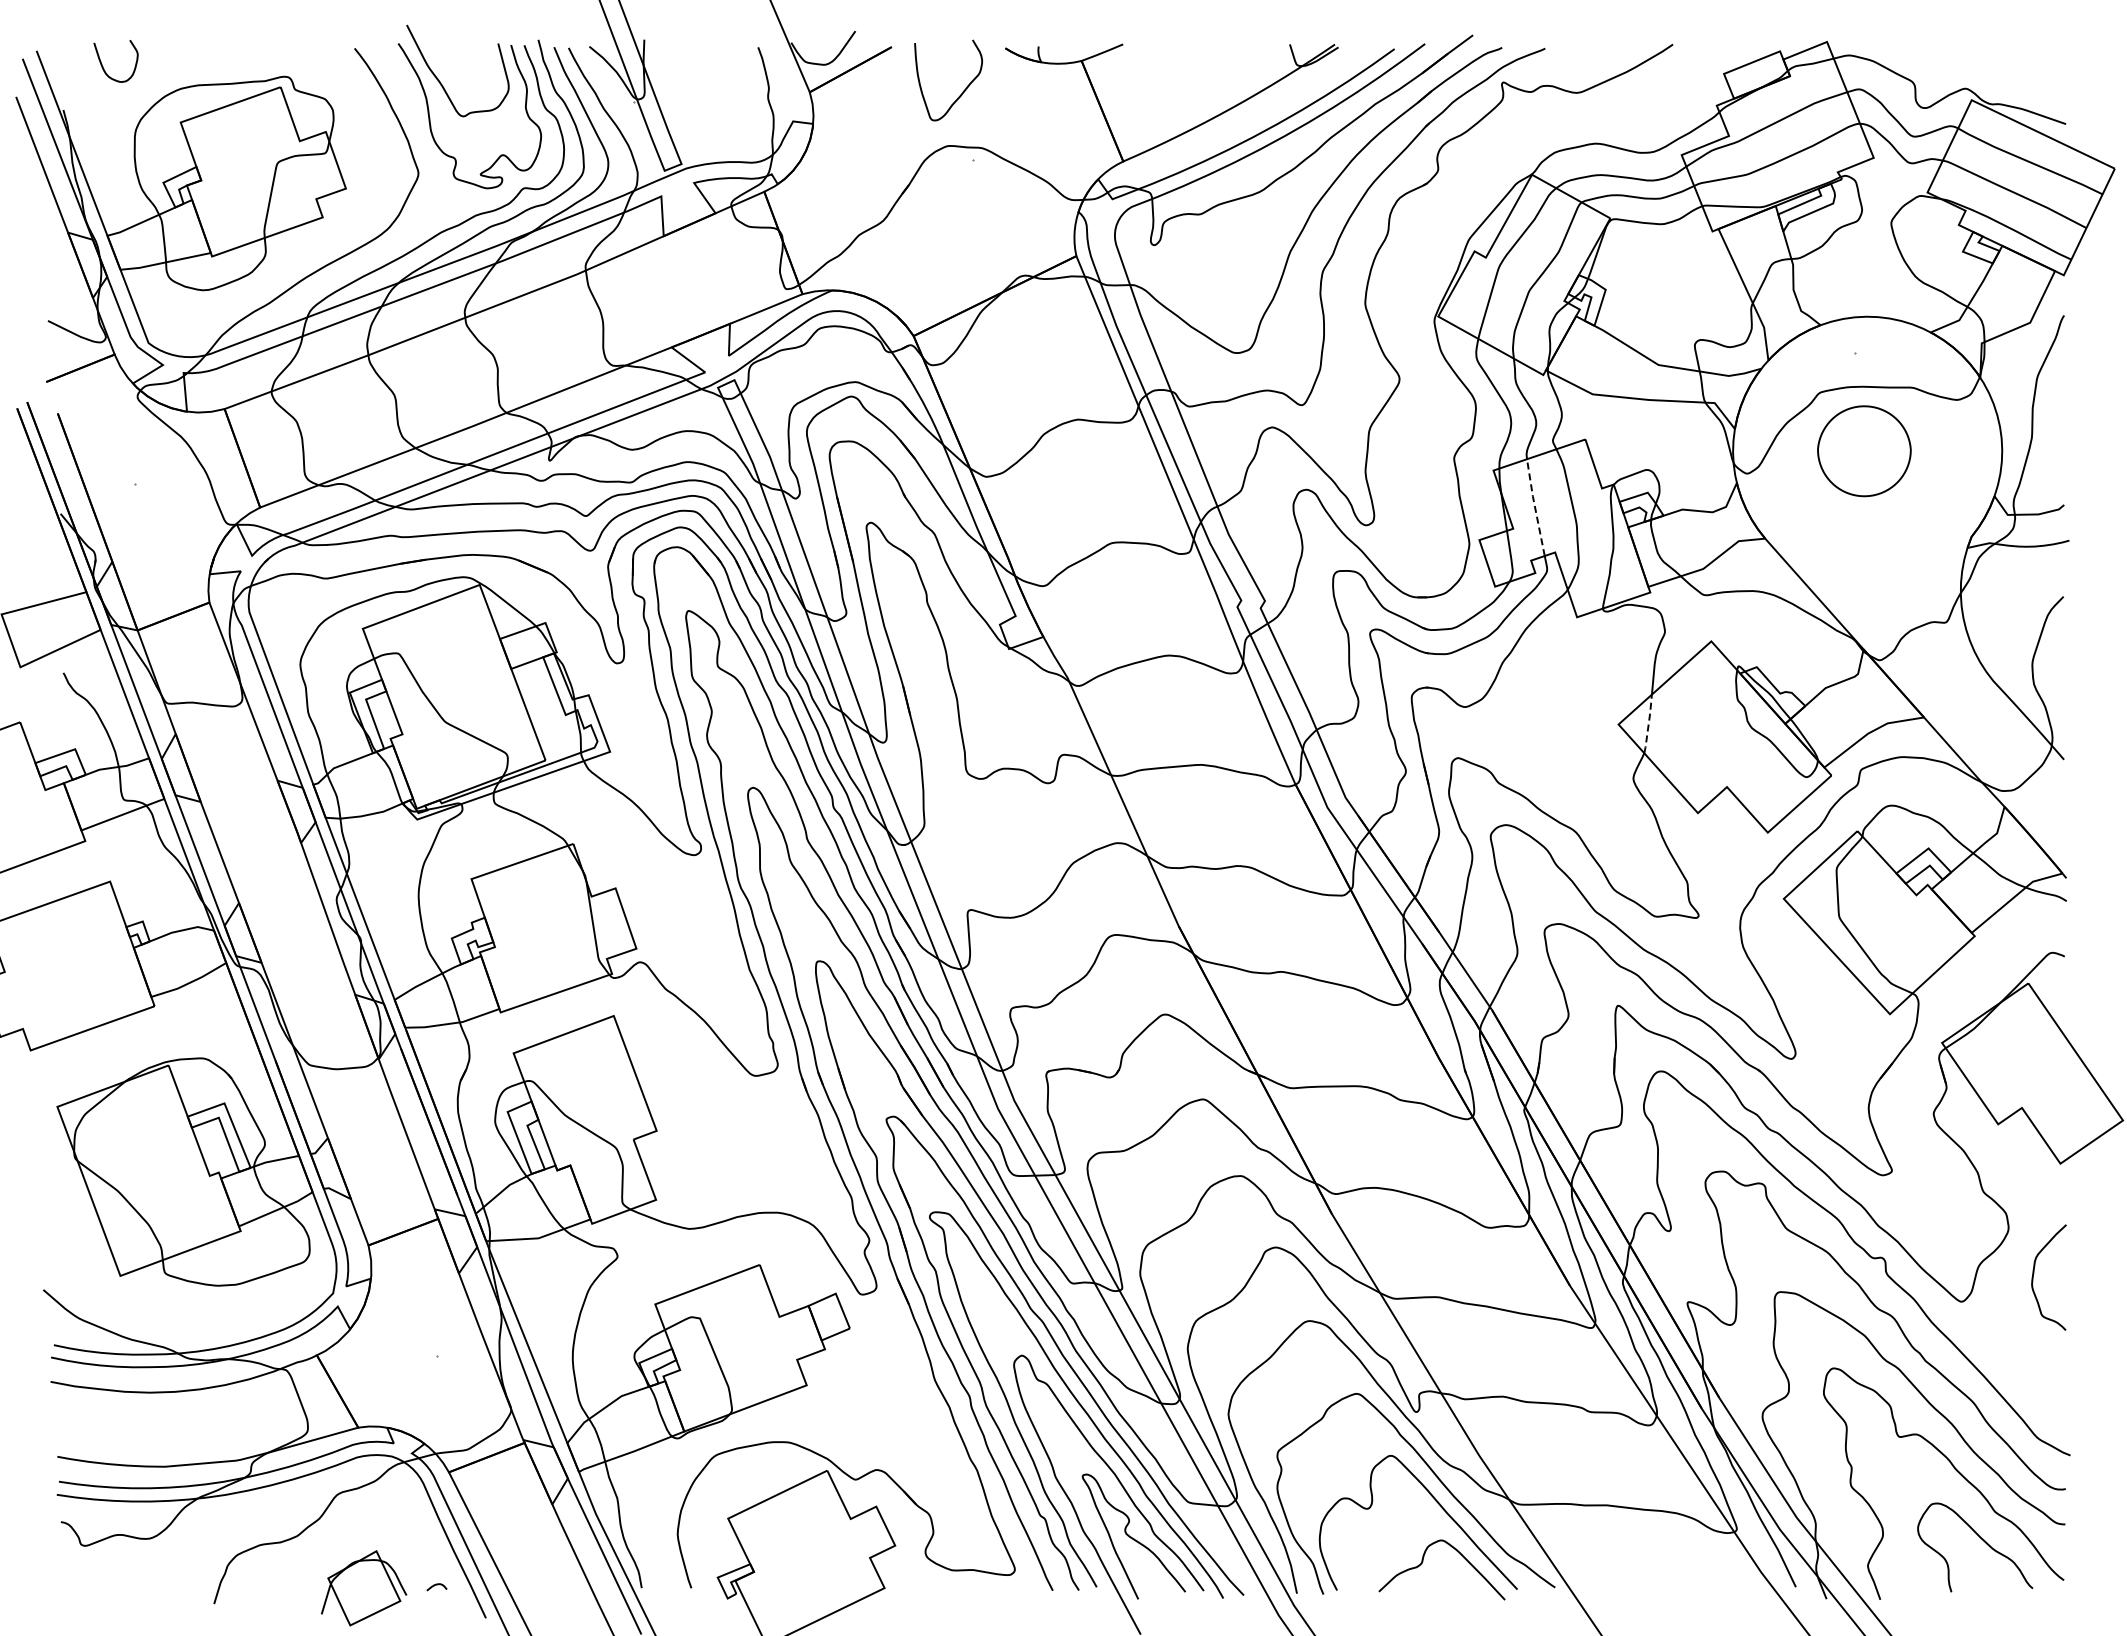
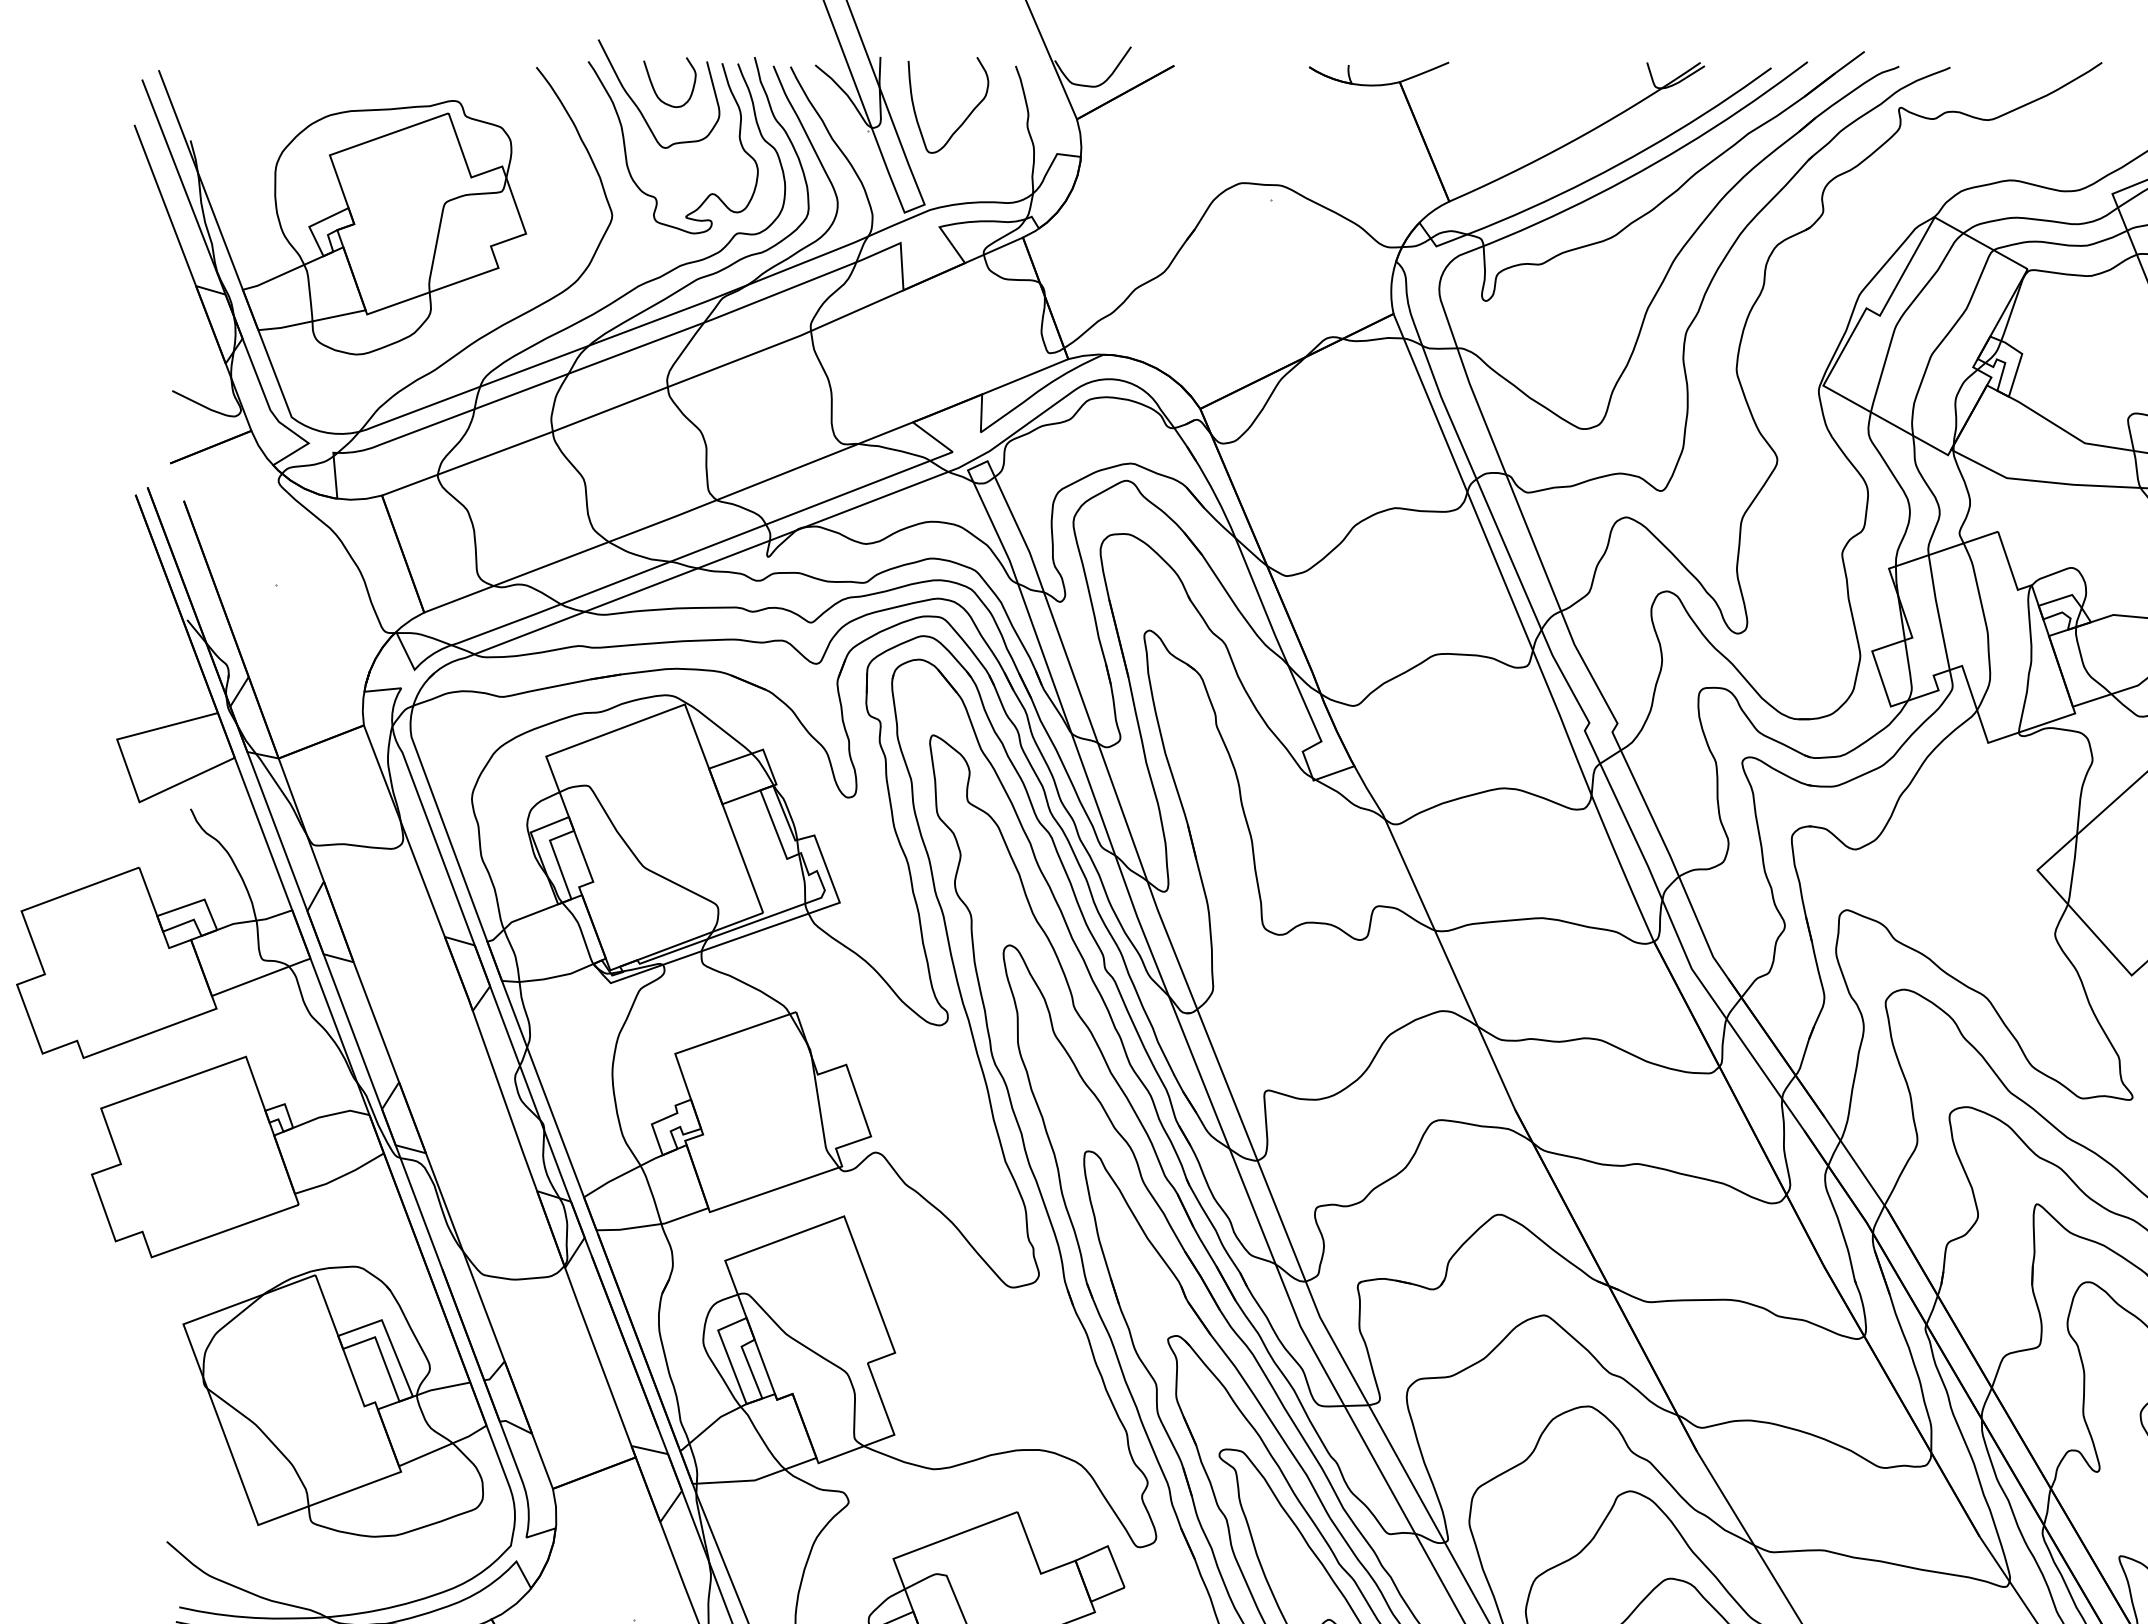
curve: (103, 66) -> (655, 88), moved
curve: (962, 91) -> (964, 118), moved
line: (1535, 507) -> (1938, 612), dashed -> solid
line: (1648, 723) -> (2073, 869), dashed -> solid

